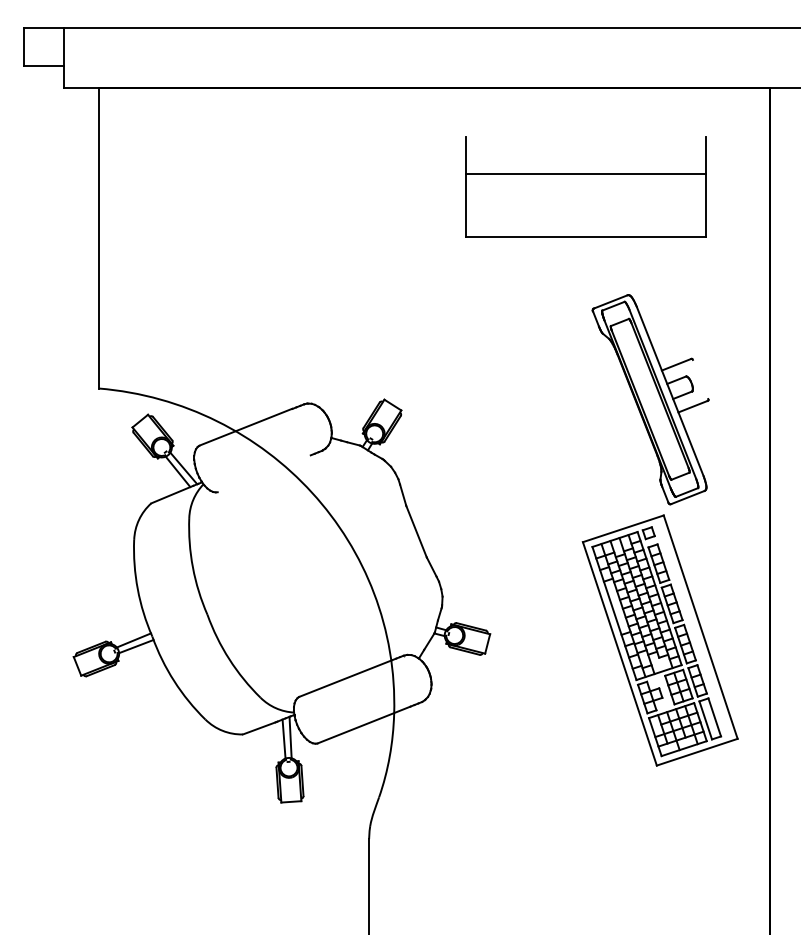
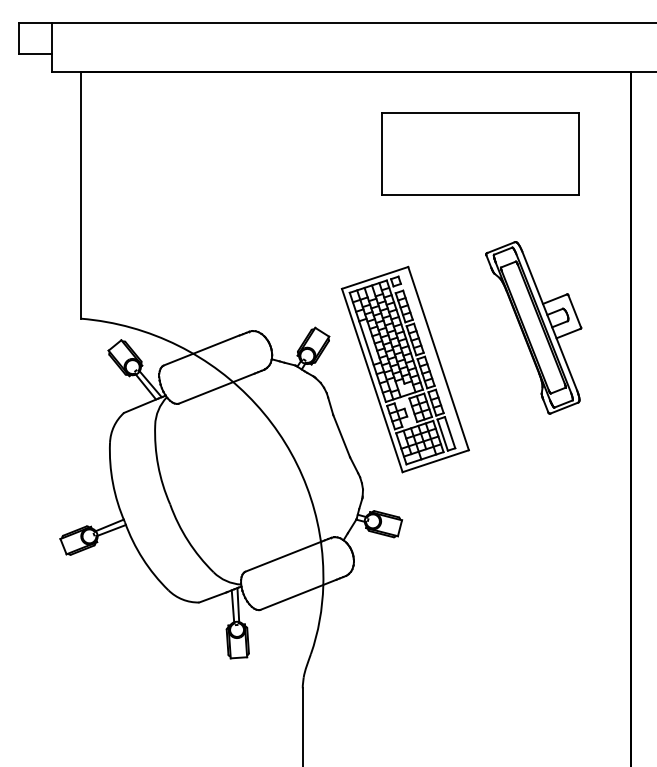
line: (585, 174) -> (480, 112), moved
line: (700, 379) -> (574, 311), added
line: (263, 473) -> (216, 388), added
part: (659, 640) -> (404, 369), moved

